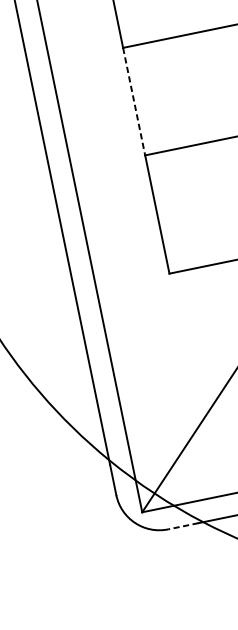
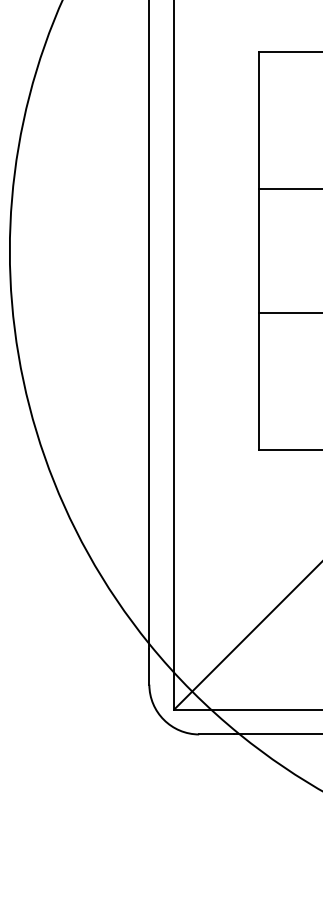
line: (133, 101) -> (258, 251), dashed -> solid
line: (183, 526) -> (216, 734), dashed -> solid

